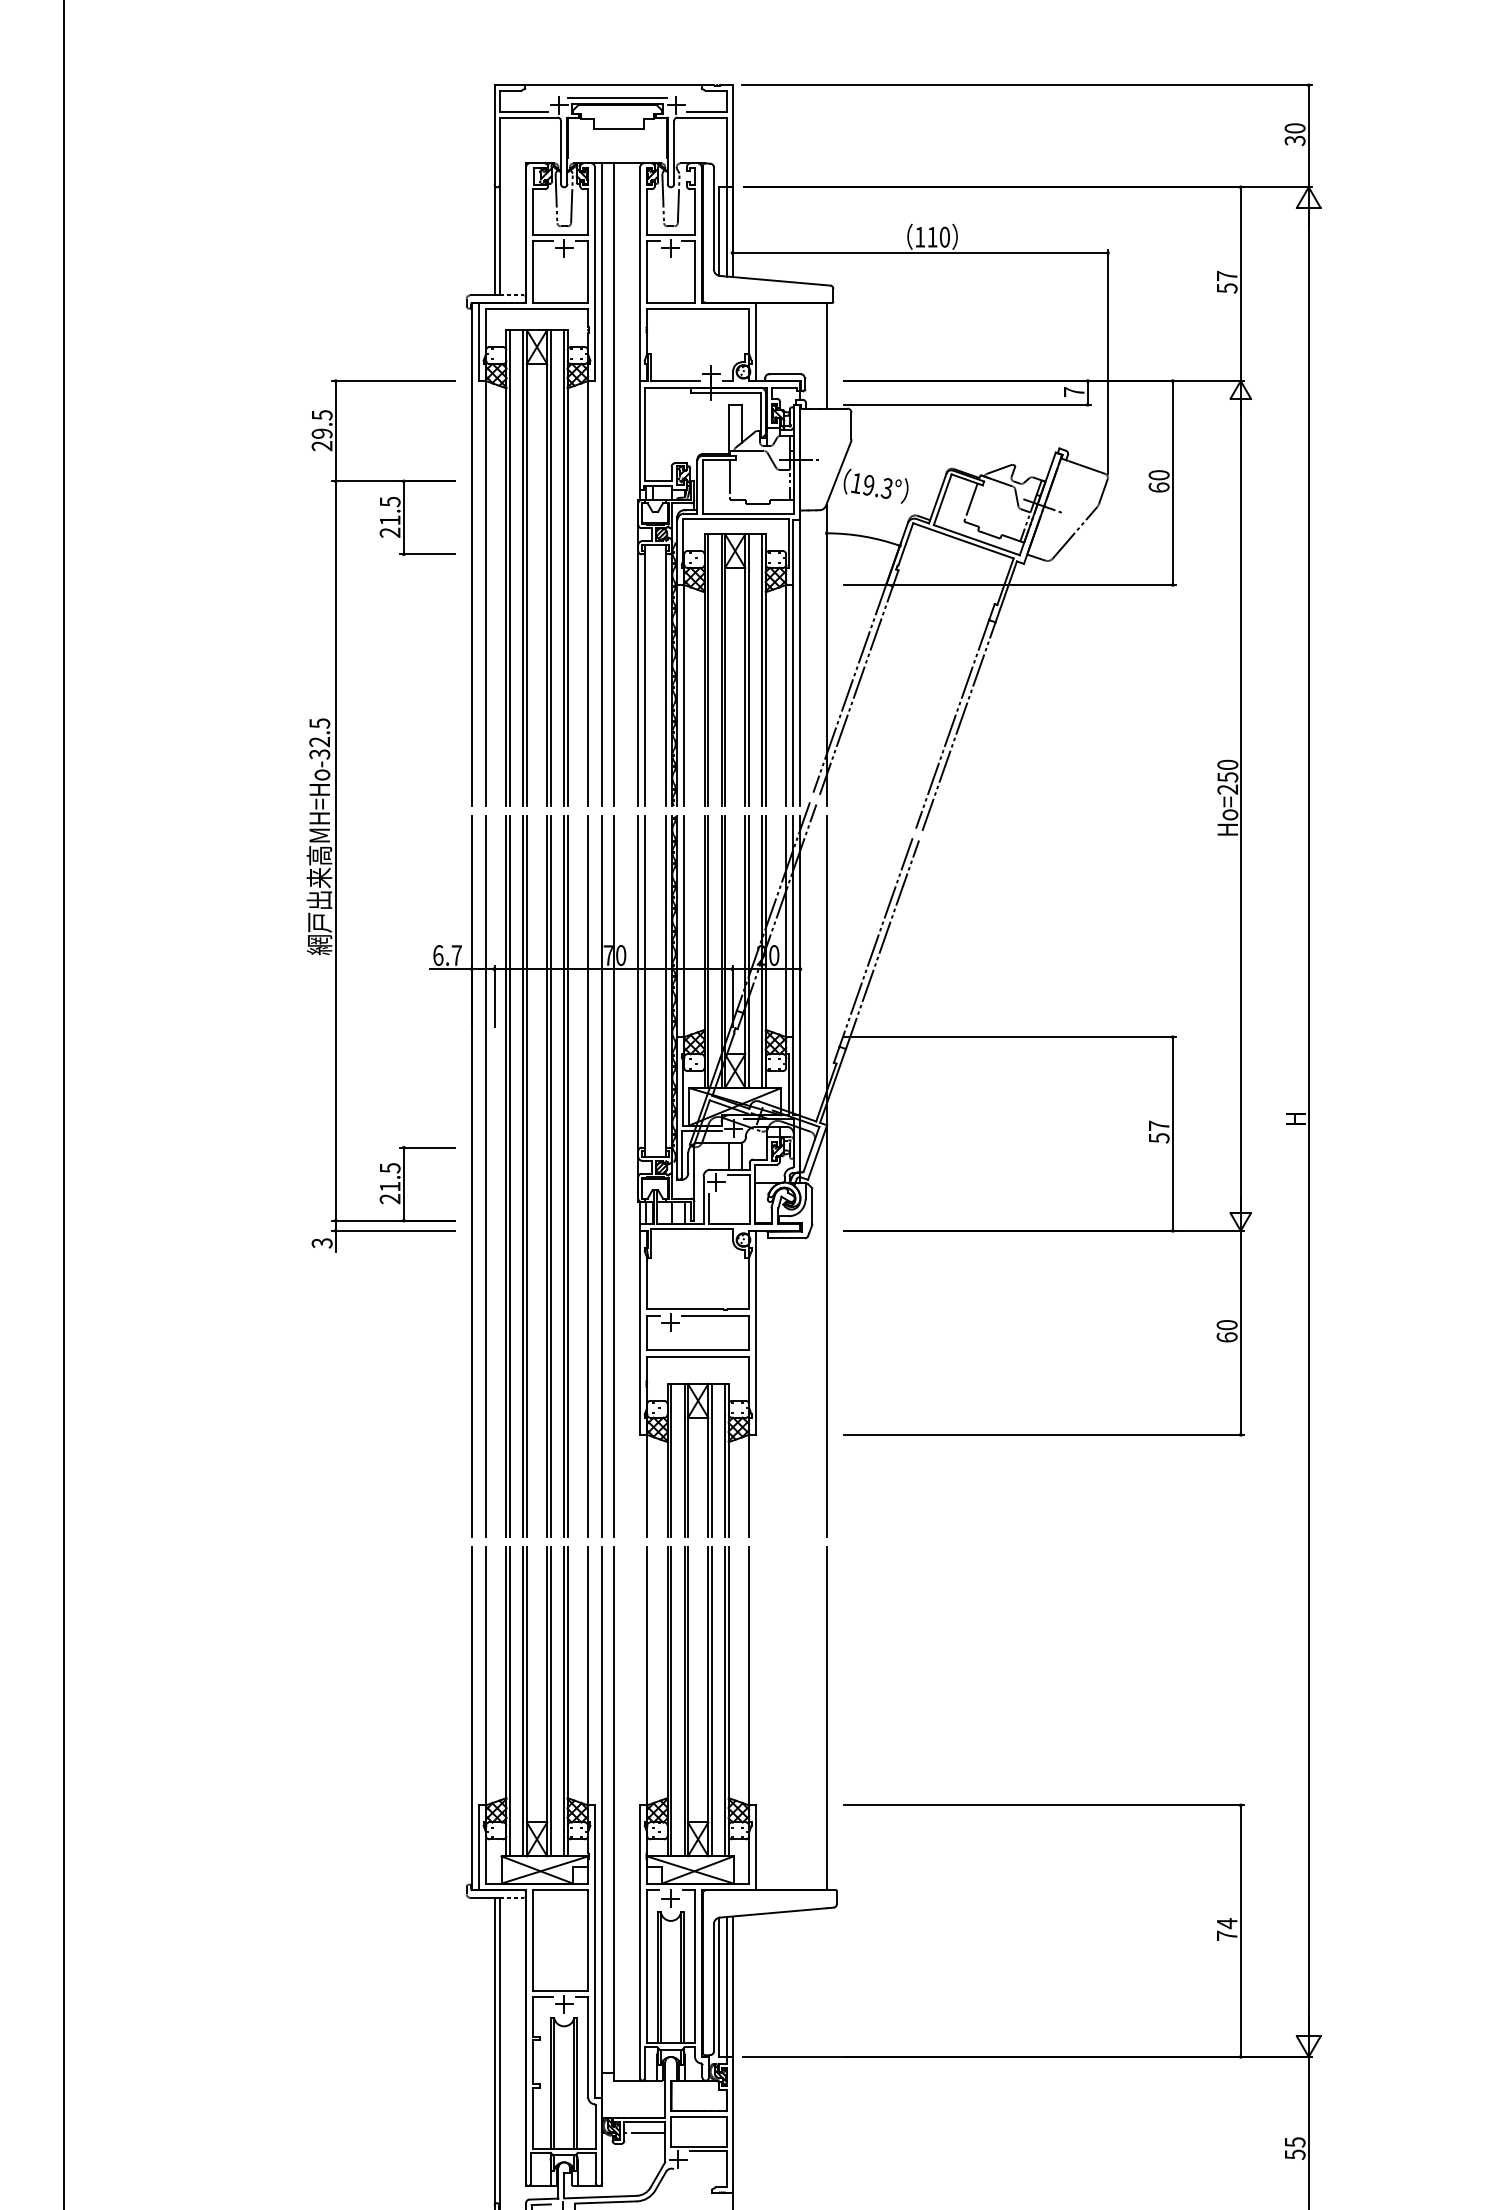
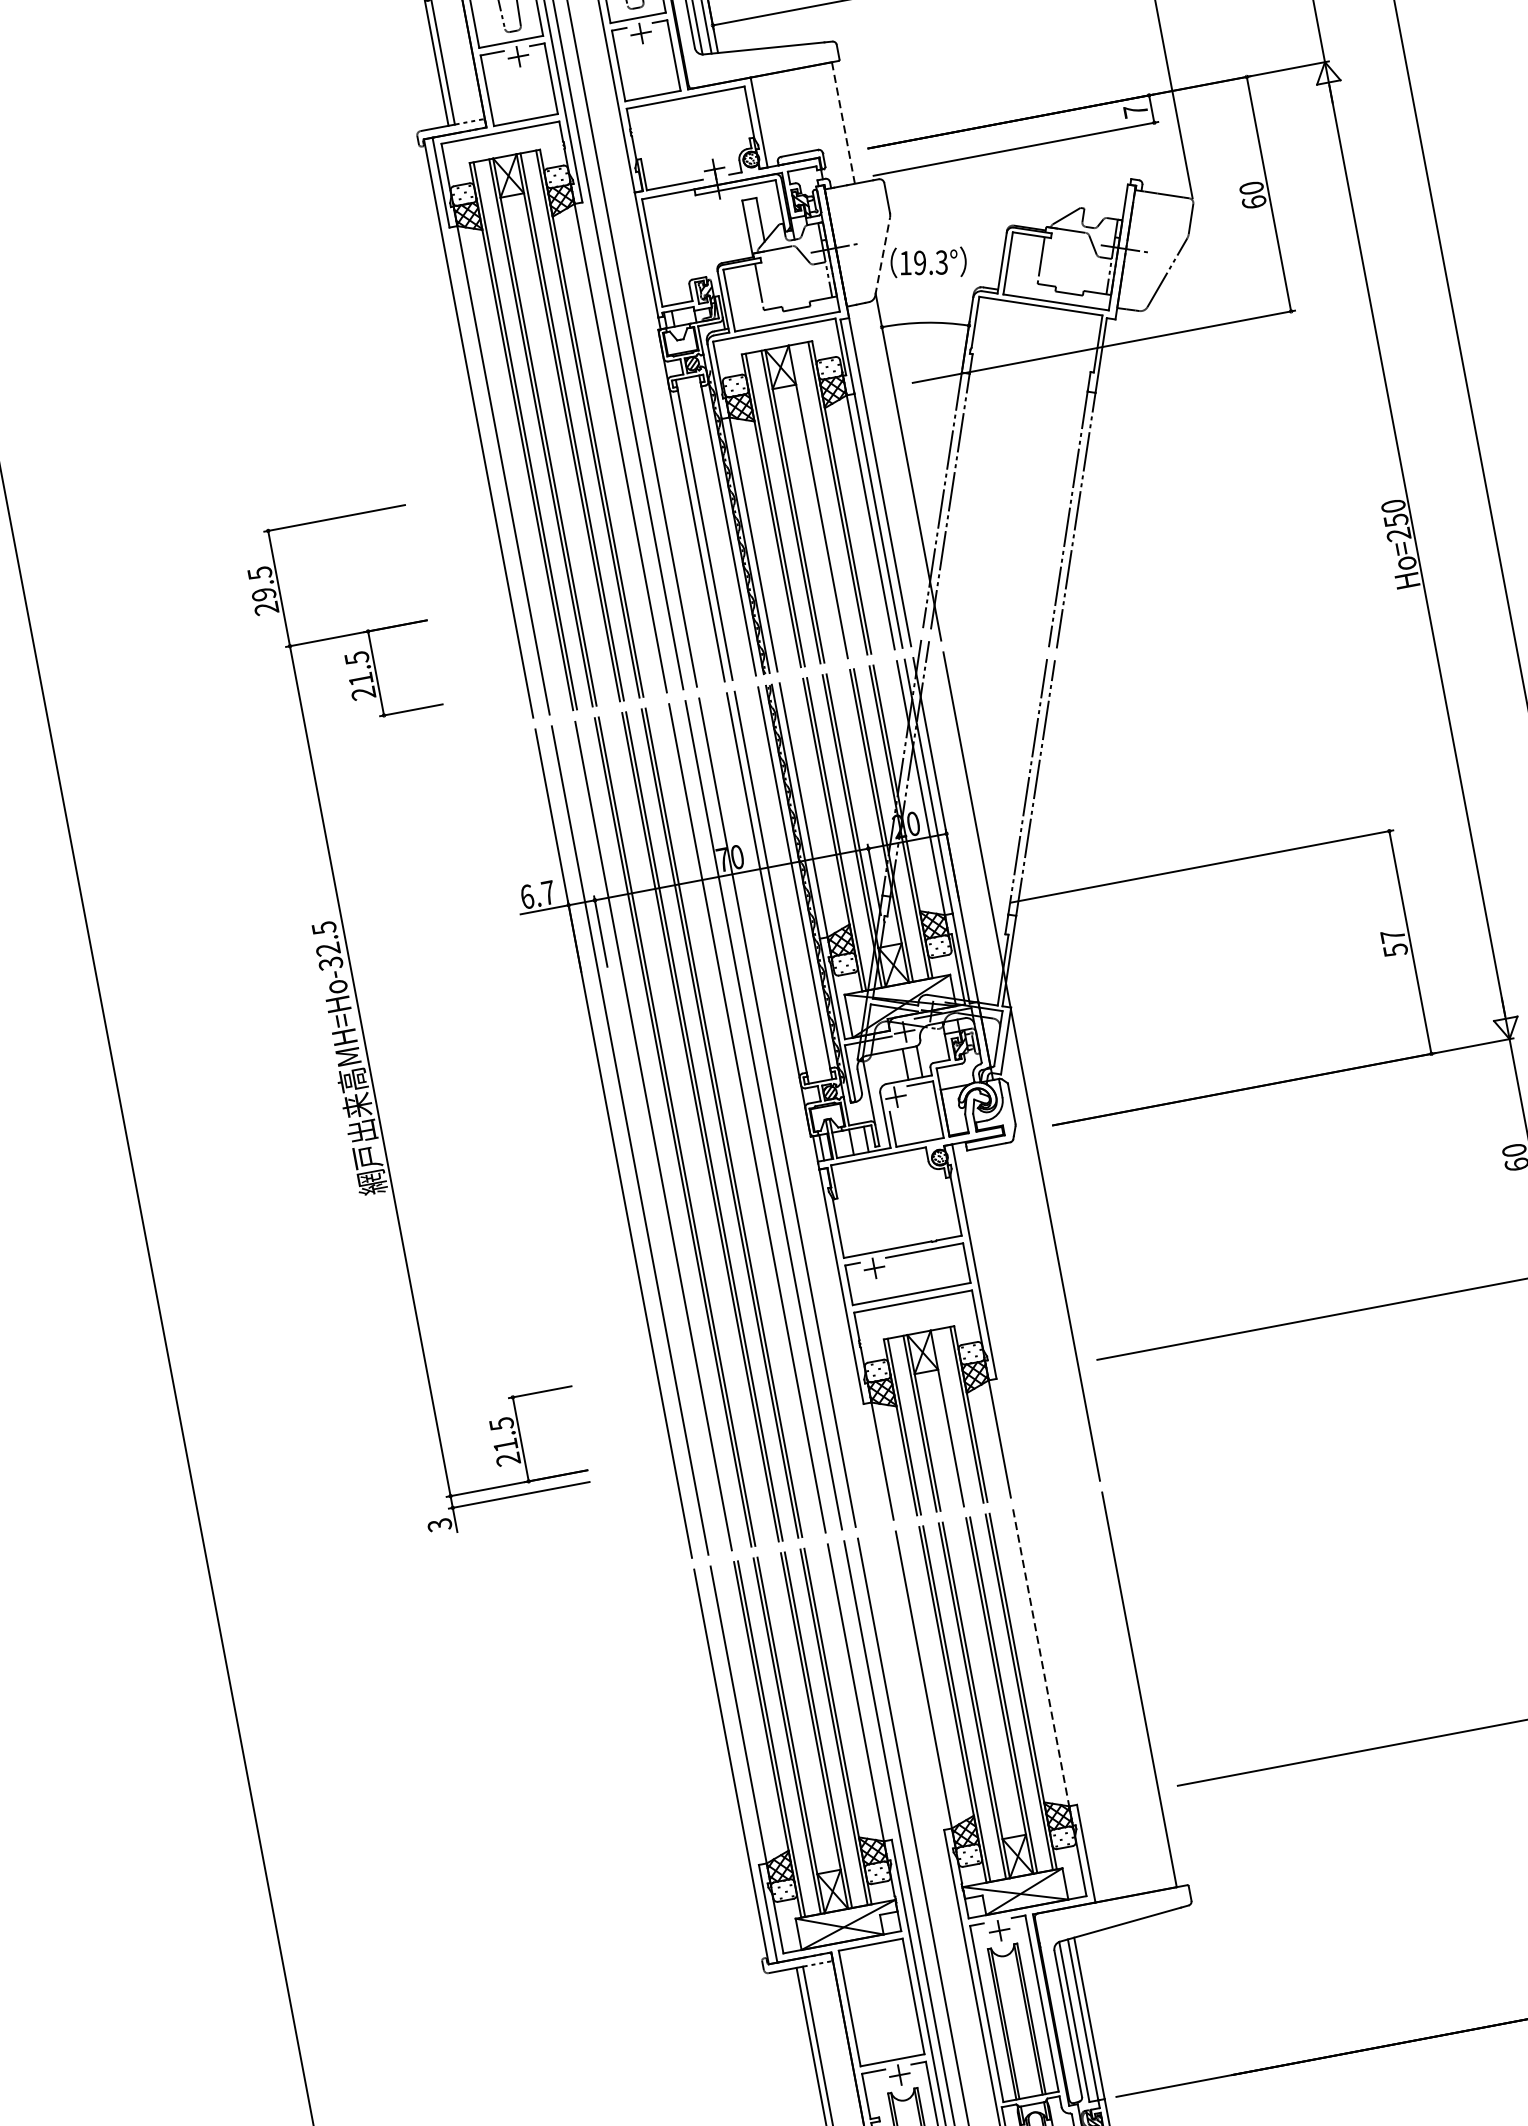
line: (826, 355) -> (843, 122), solid -> dashed
line: (838, 474) -> (882, 256), solid -> dashed
line: (748, 669) -> (821, 500), removed
part: (336, 815) -> (363, 1030), moved
line: (509, 1176) -> (657, 1135), removed
line: (711, 1459) -> (950, 1416), removed
line: (749, 1677) -> (1041, 1659), solid -> dashed

